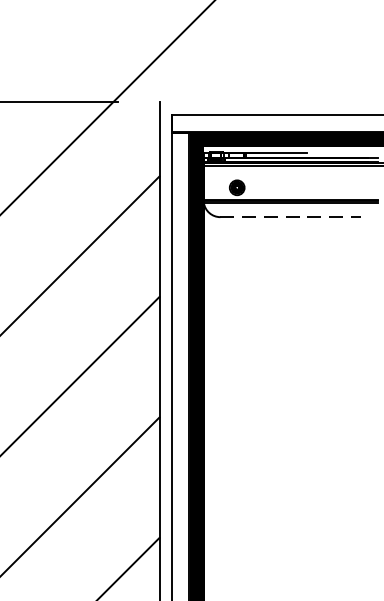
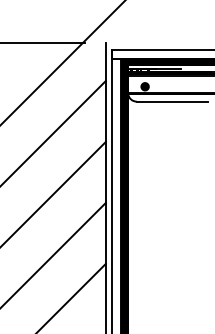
line: (291, 216) -> (172, 101), dashed -> solid

